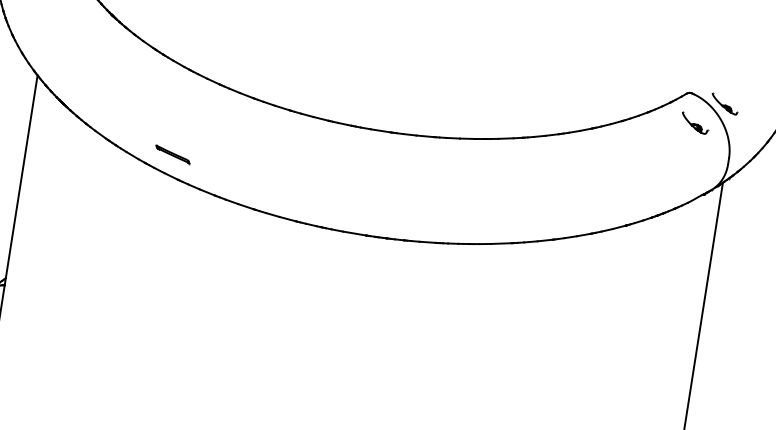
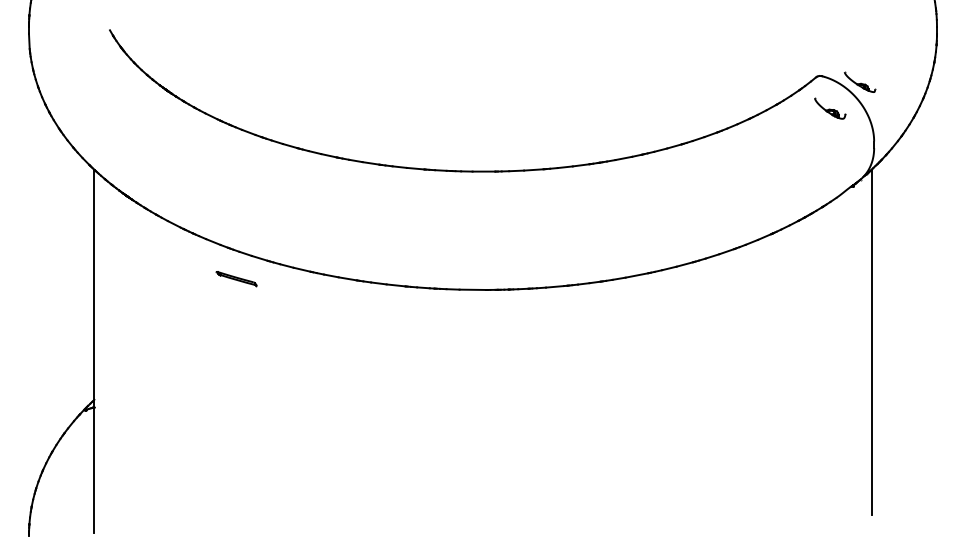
part: (172, 155) -> (236, 279), moved

